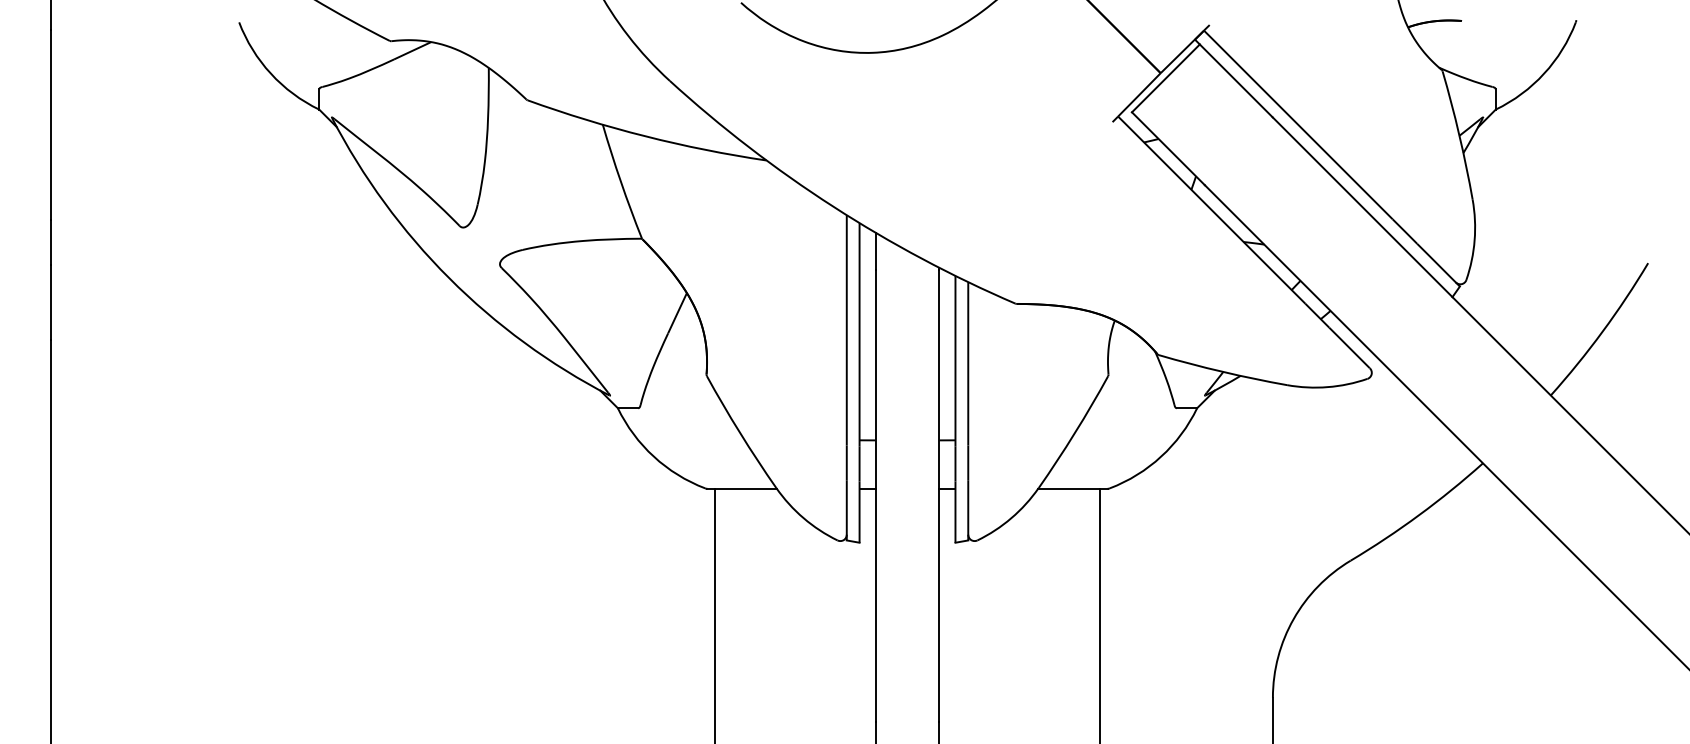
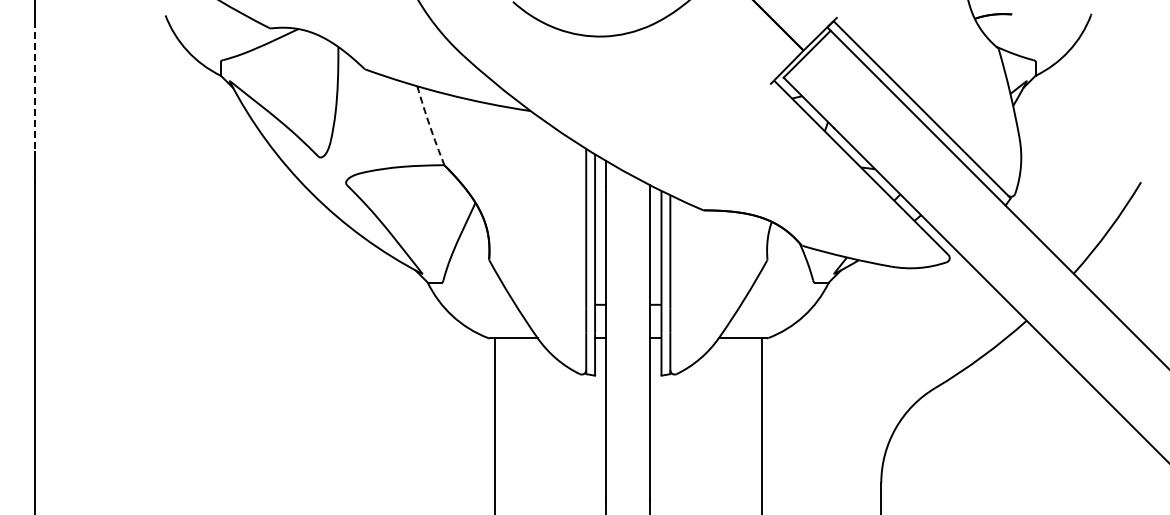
line: (51, 125) -> (35, 86), solid -> dashed
arc: (620, 181) -> (429, 125), solid -> dashed

